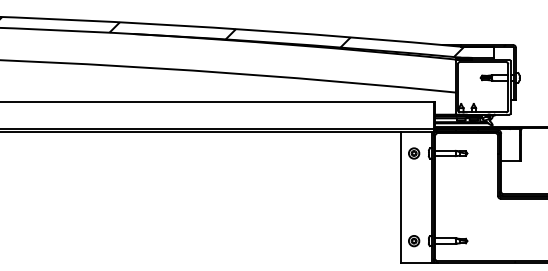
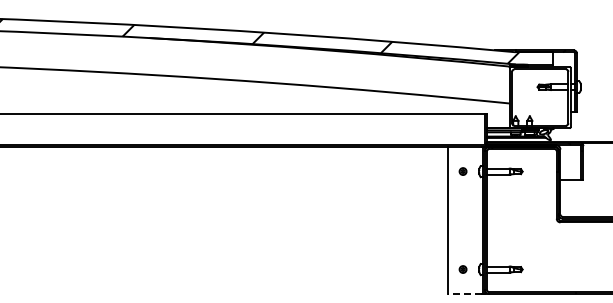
part: (413, 153) -> (462, 171), size x0.6
part: (413, 241) -> (462, 269), size x0.6
line: (415, 263) -> (464, 294), solid -> dashed

